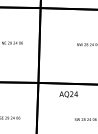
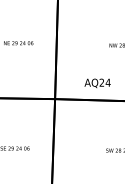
text: (68, 94) -> (97, 83), moved

